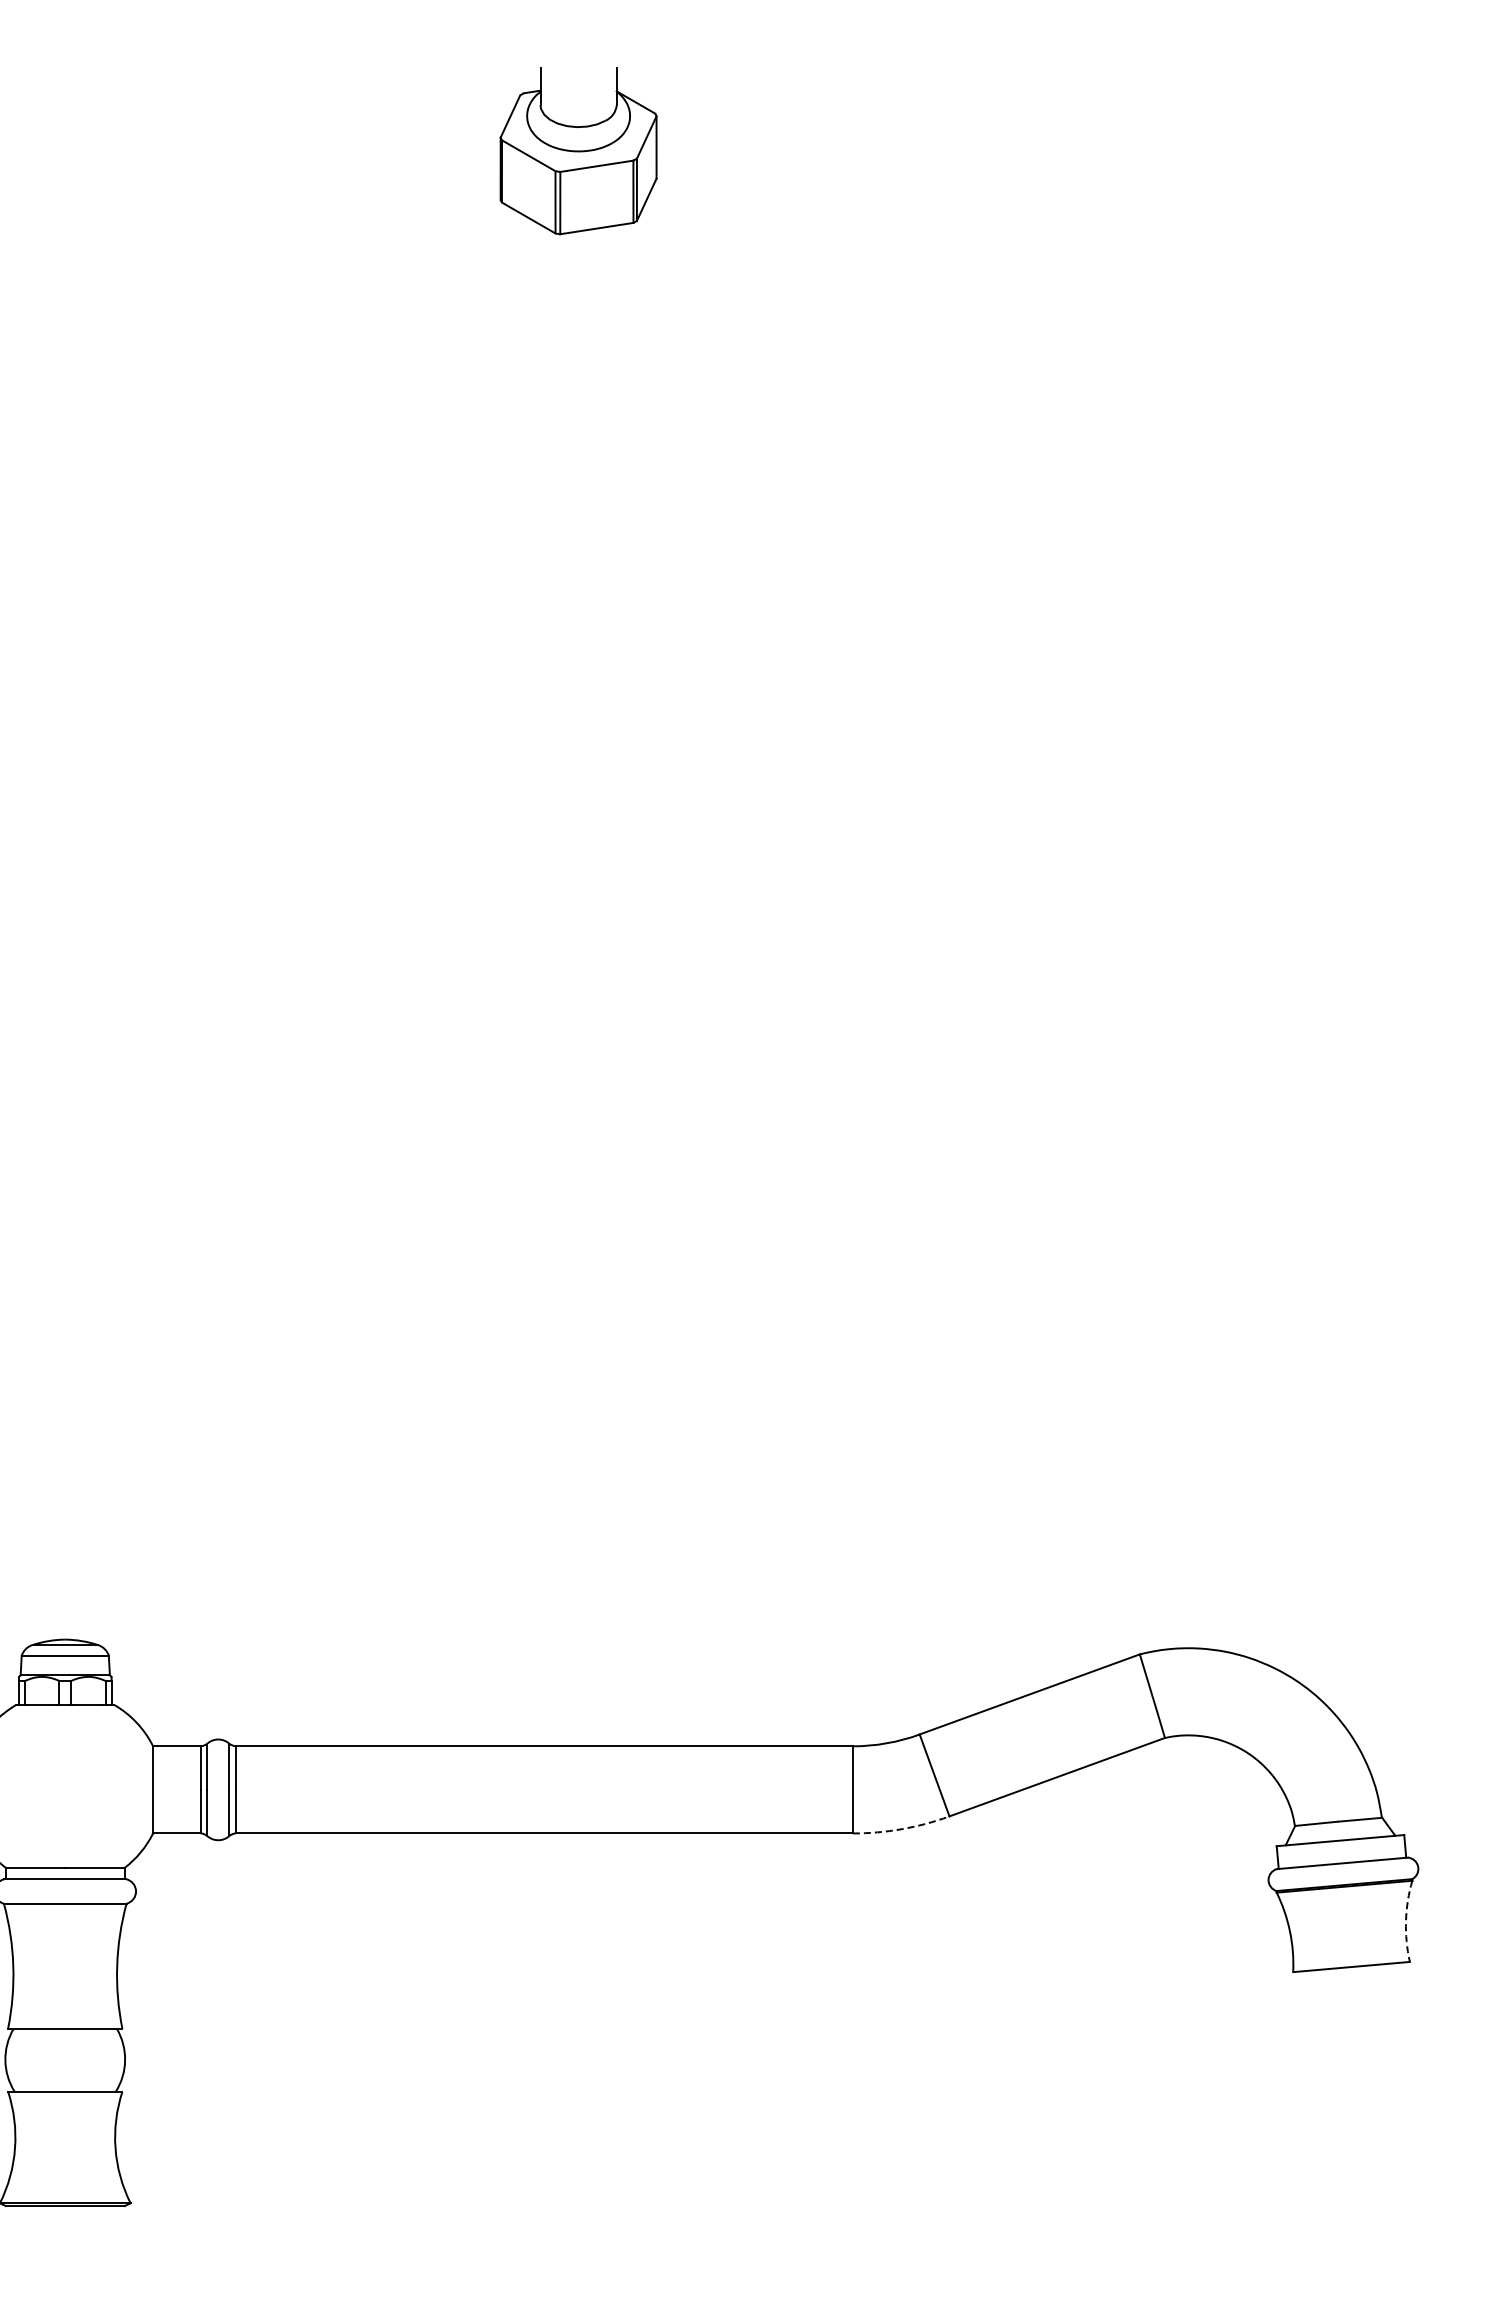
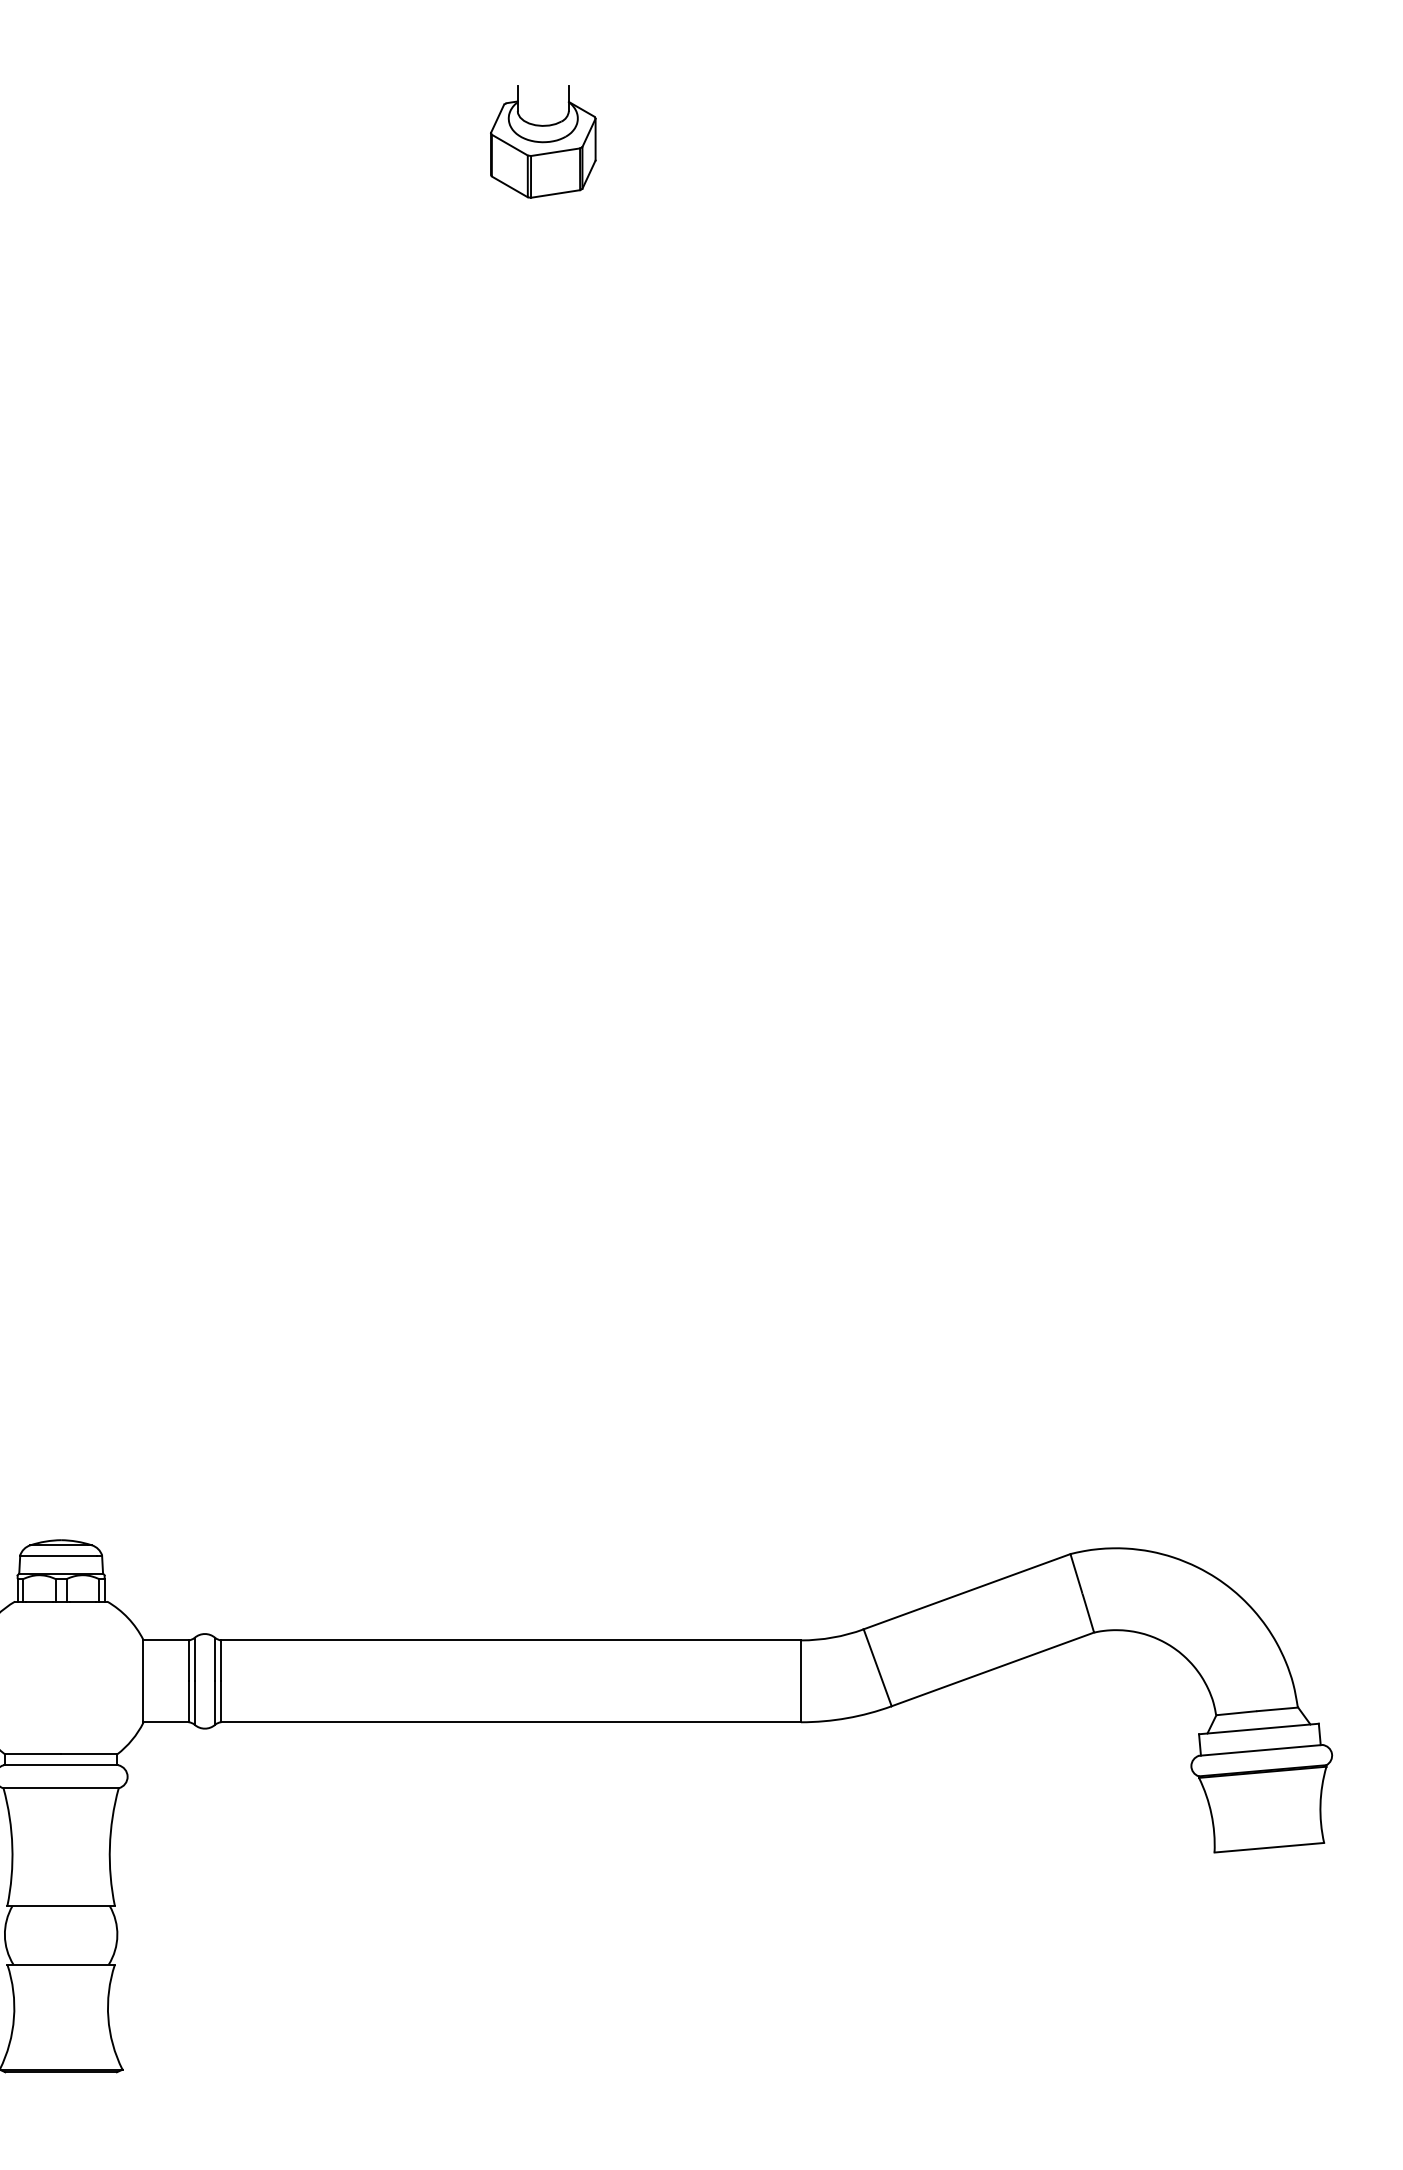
part: (578, 150) -> (543, 141), size x0.71
arc: (901, 1829) -> (846, 1718), dashed -> solid
arc: (1405, 1921) -> (1320, 1804), dashed -> solid

